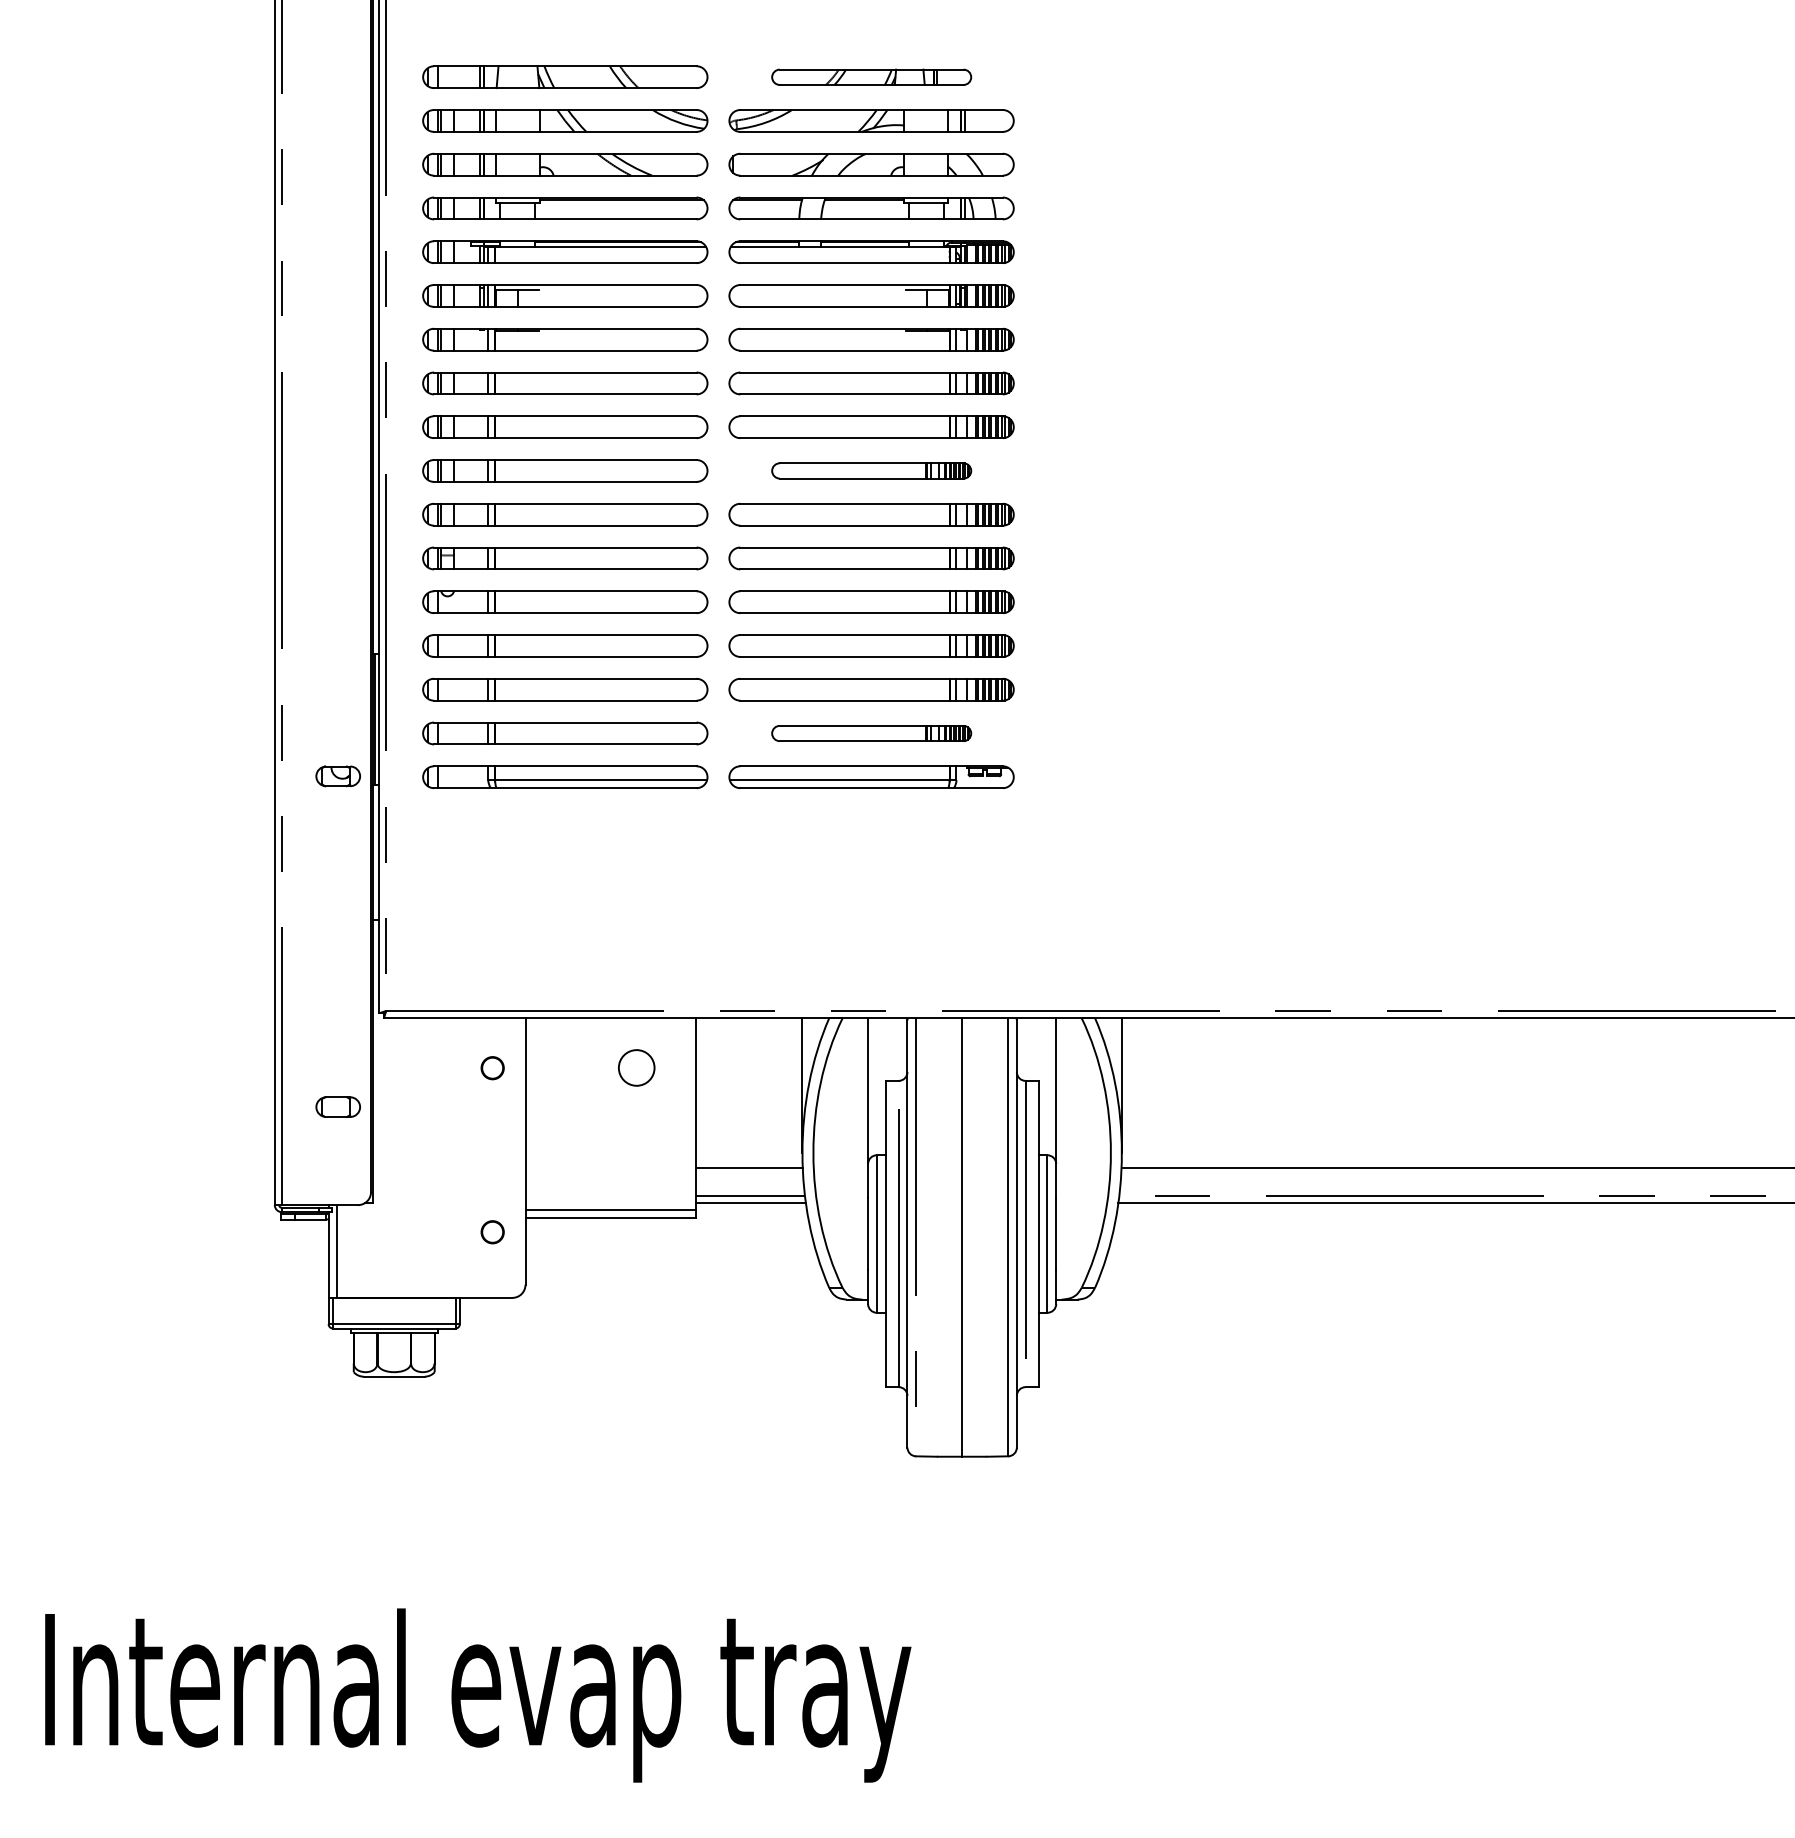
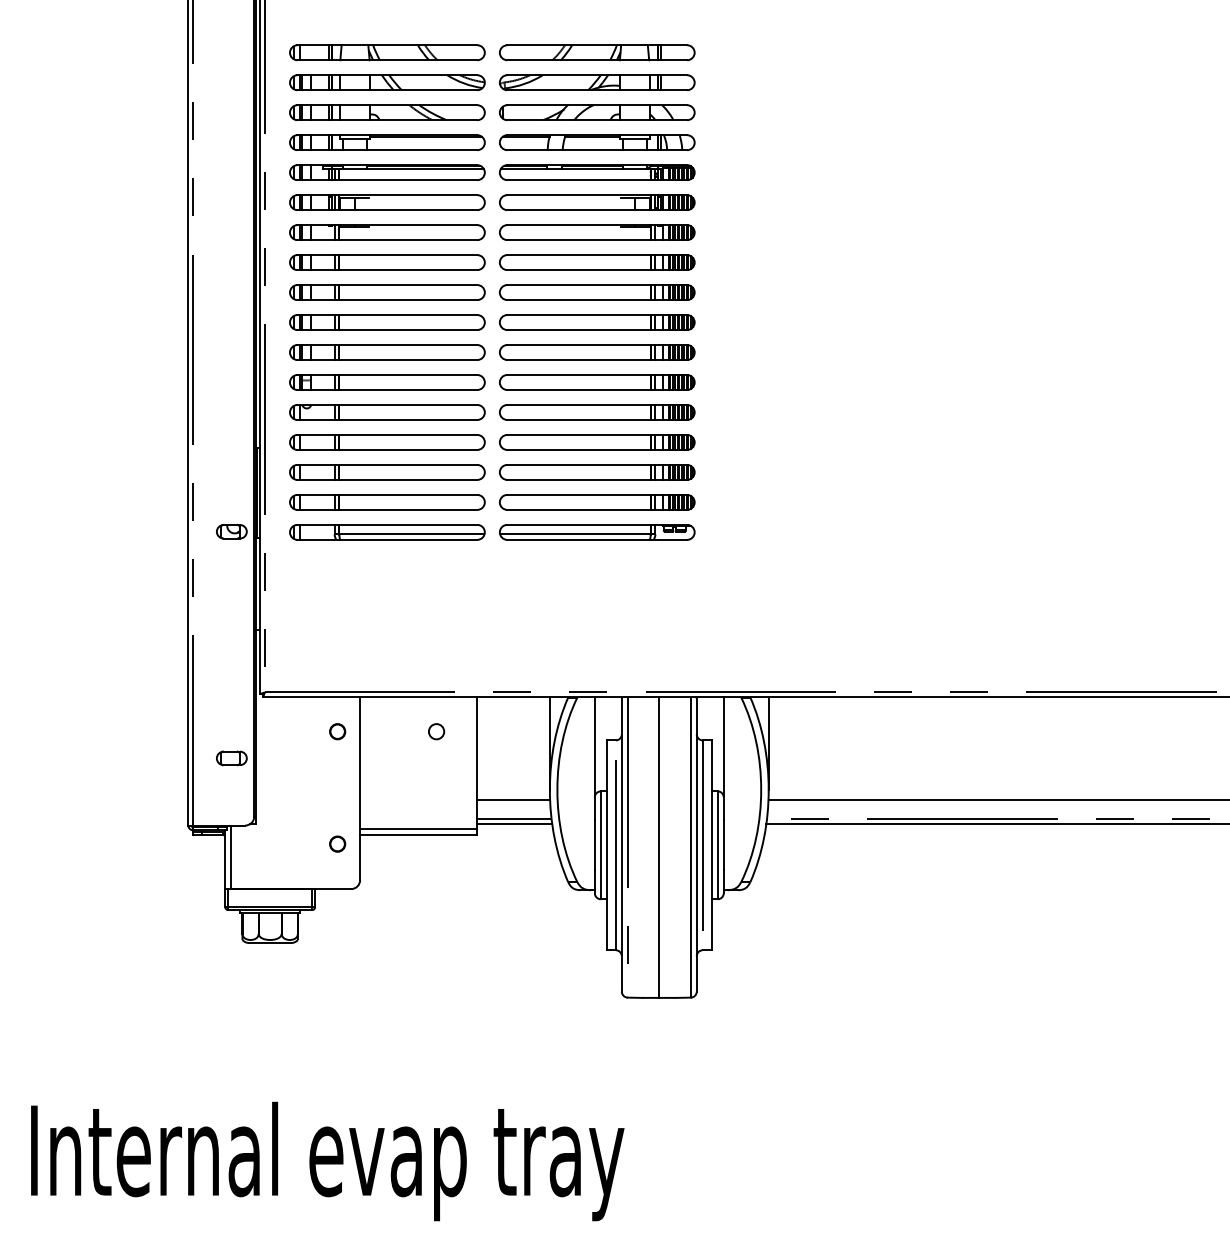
part: (871, 76) -> (597, 52), size x1.43
part: (871, 470) -> (597, 322), size x1.43
part: (871, 733) -> (597, 502), size x1.43
circle: (636, 1067) -> (436, 731), size x0.62

